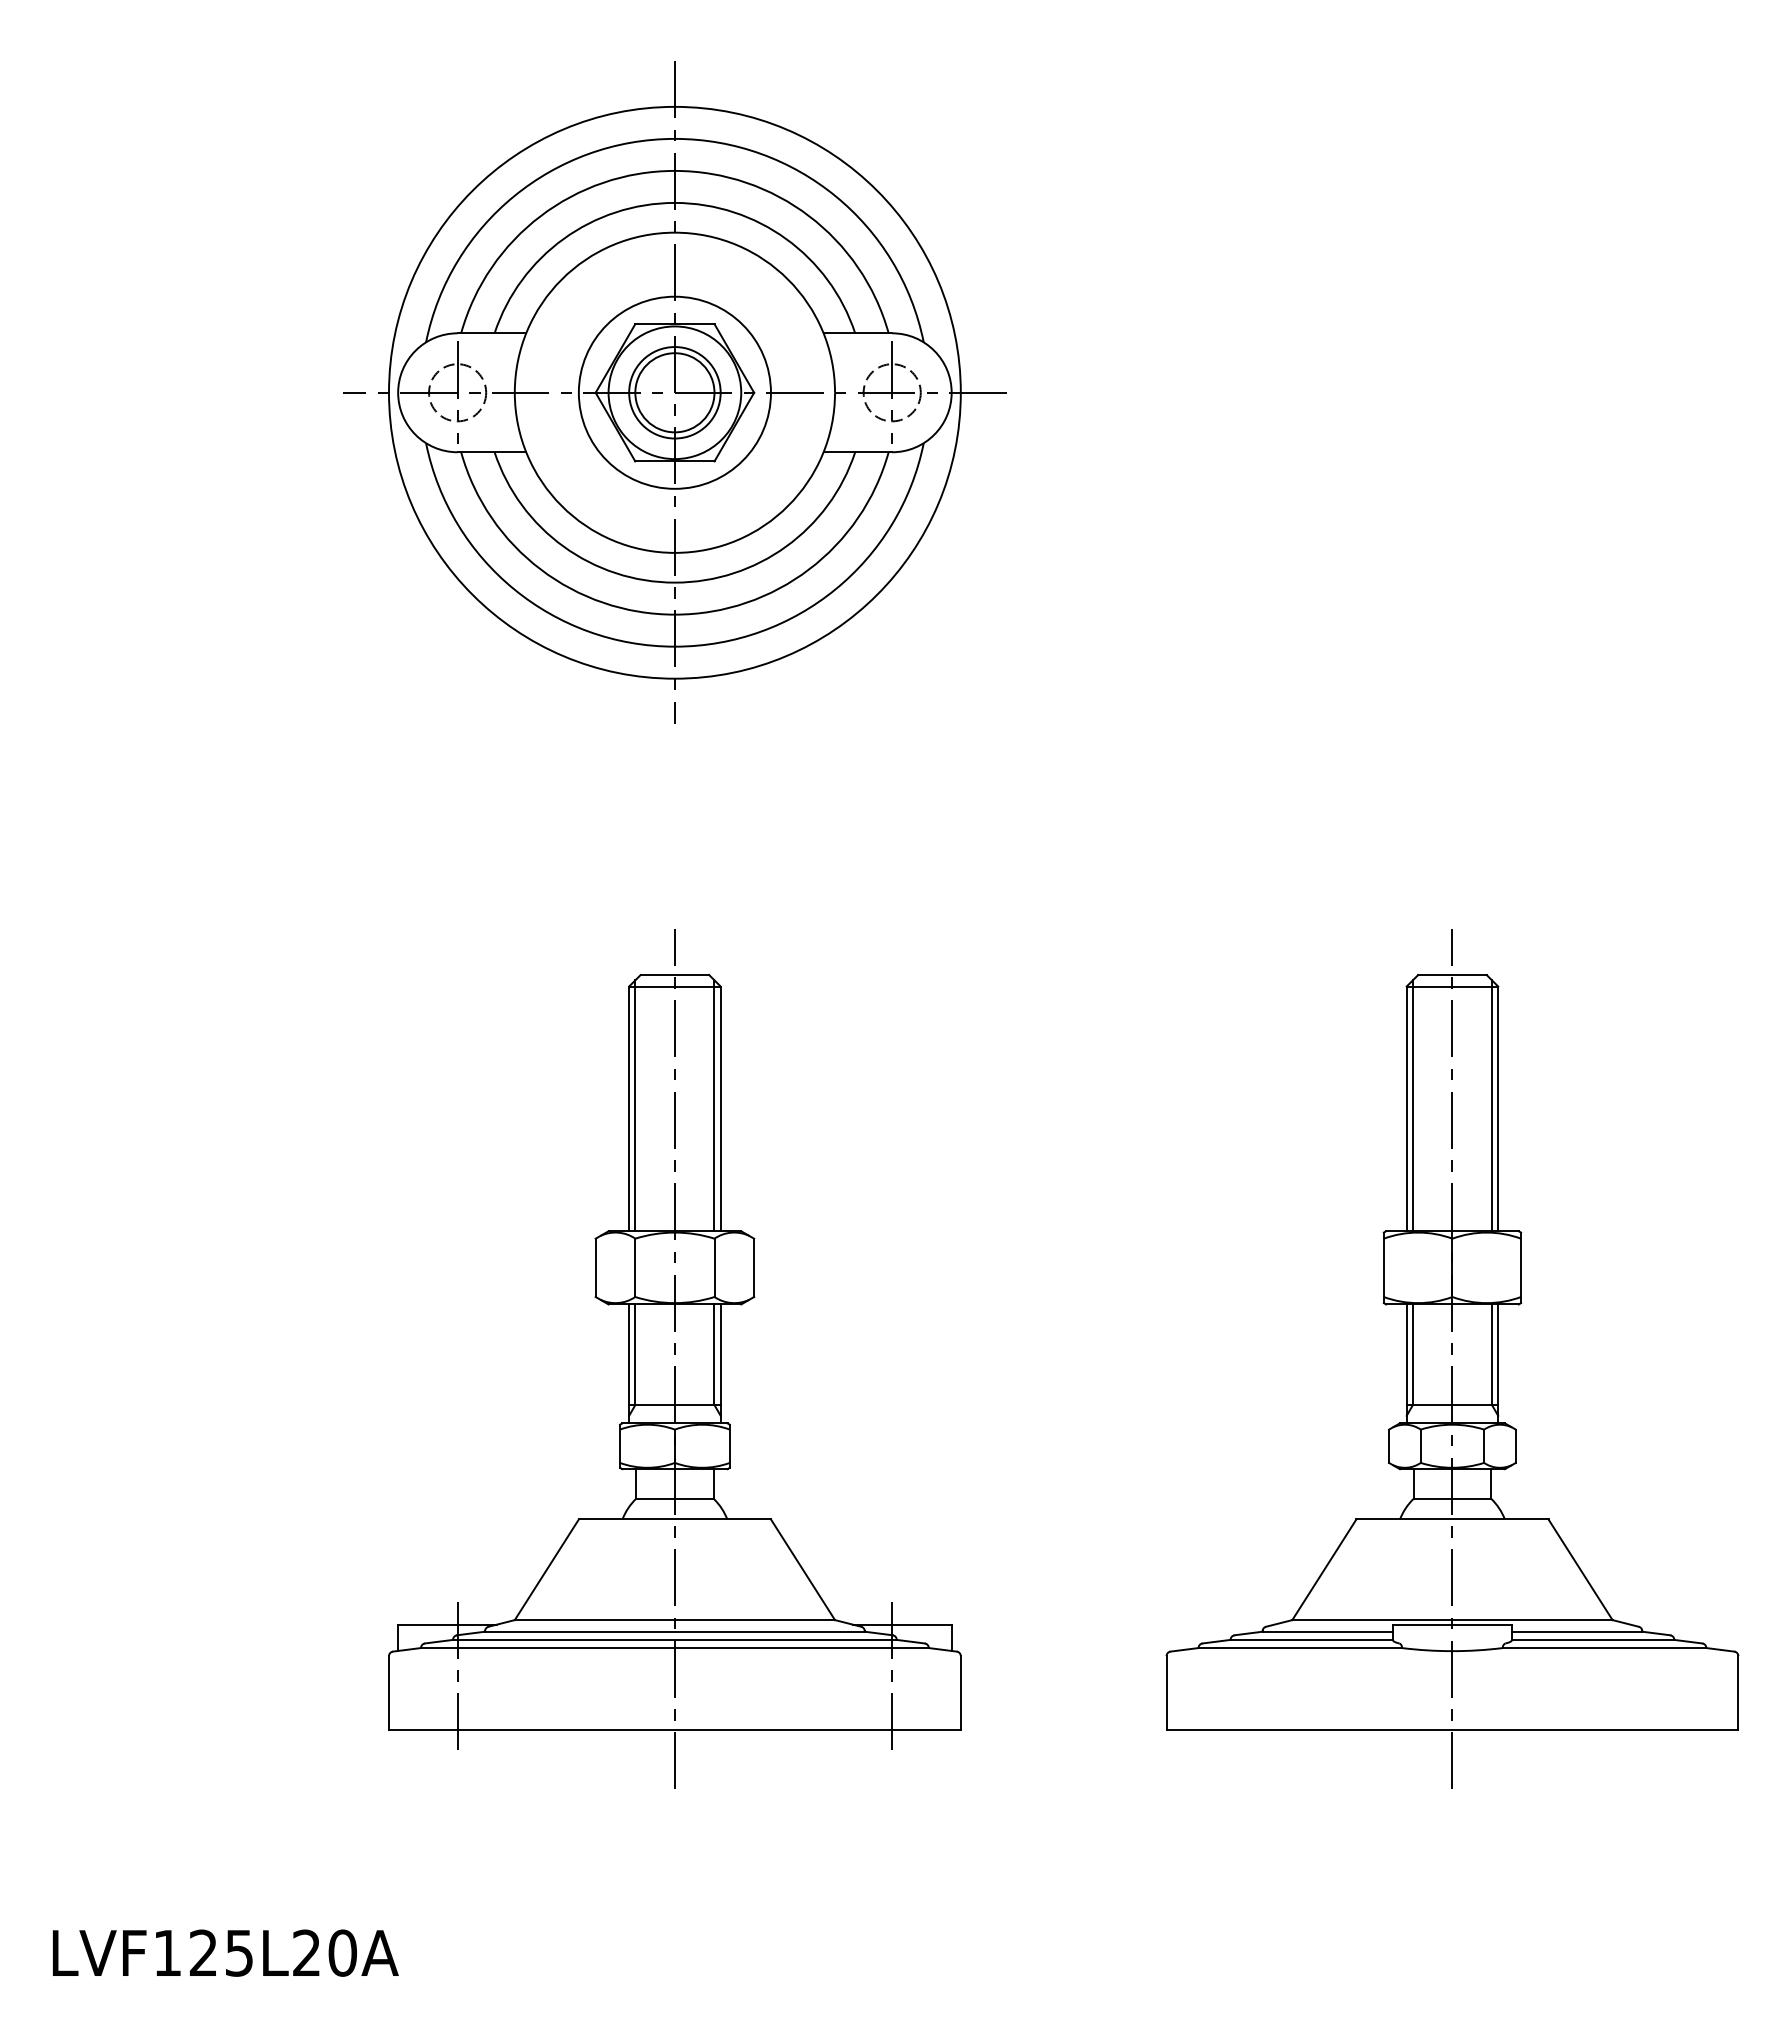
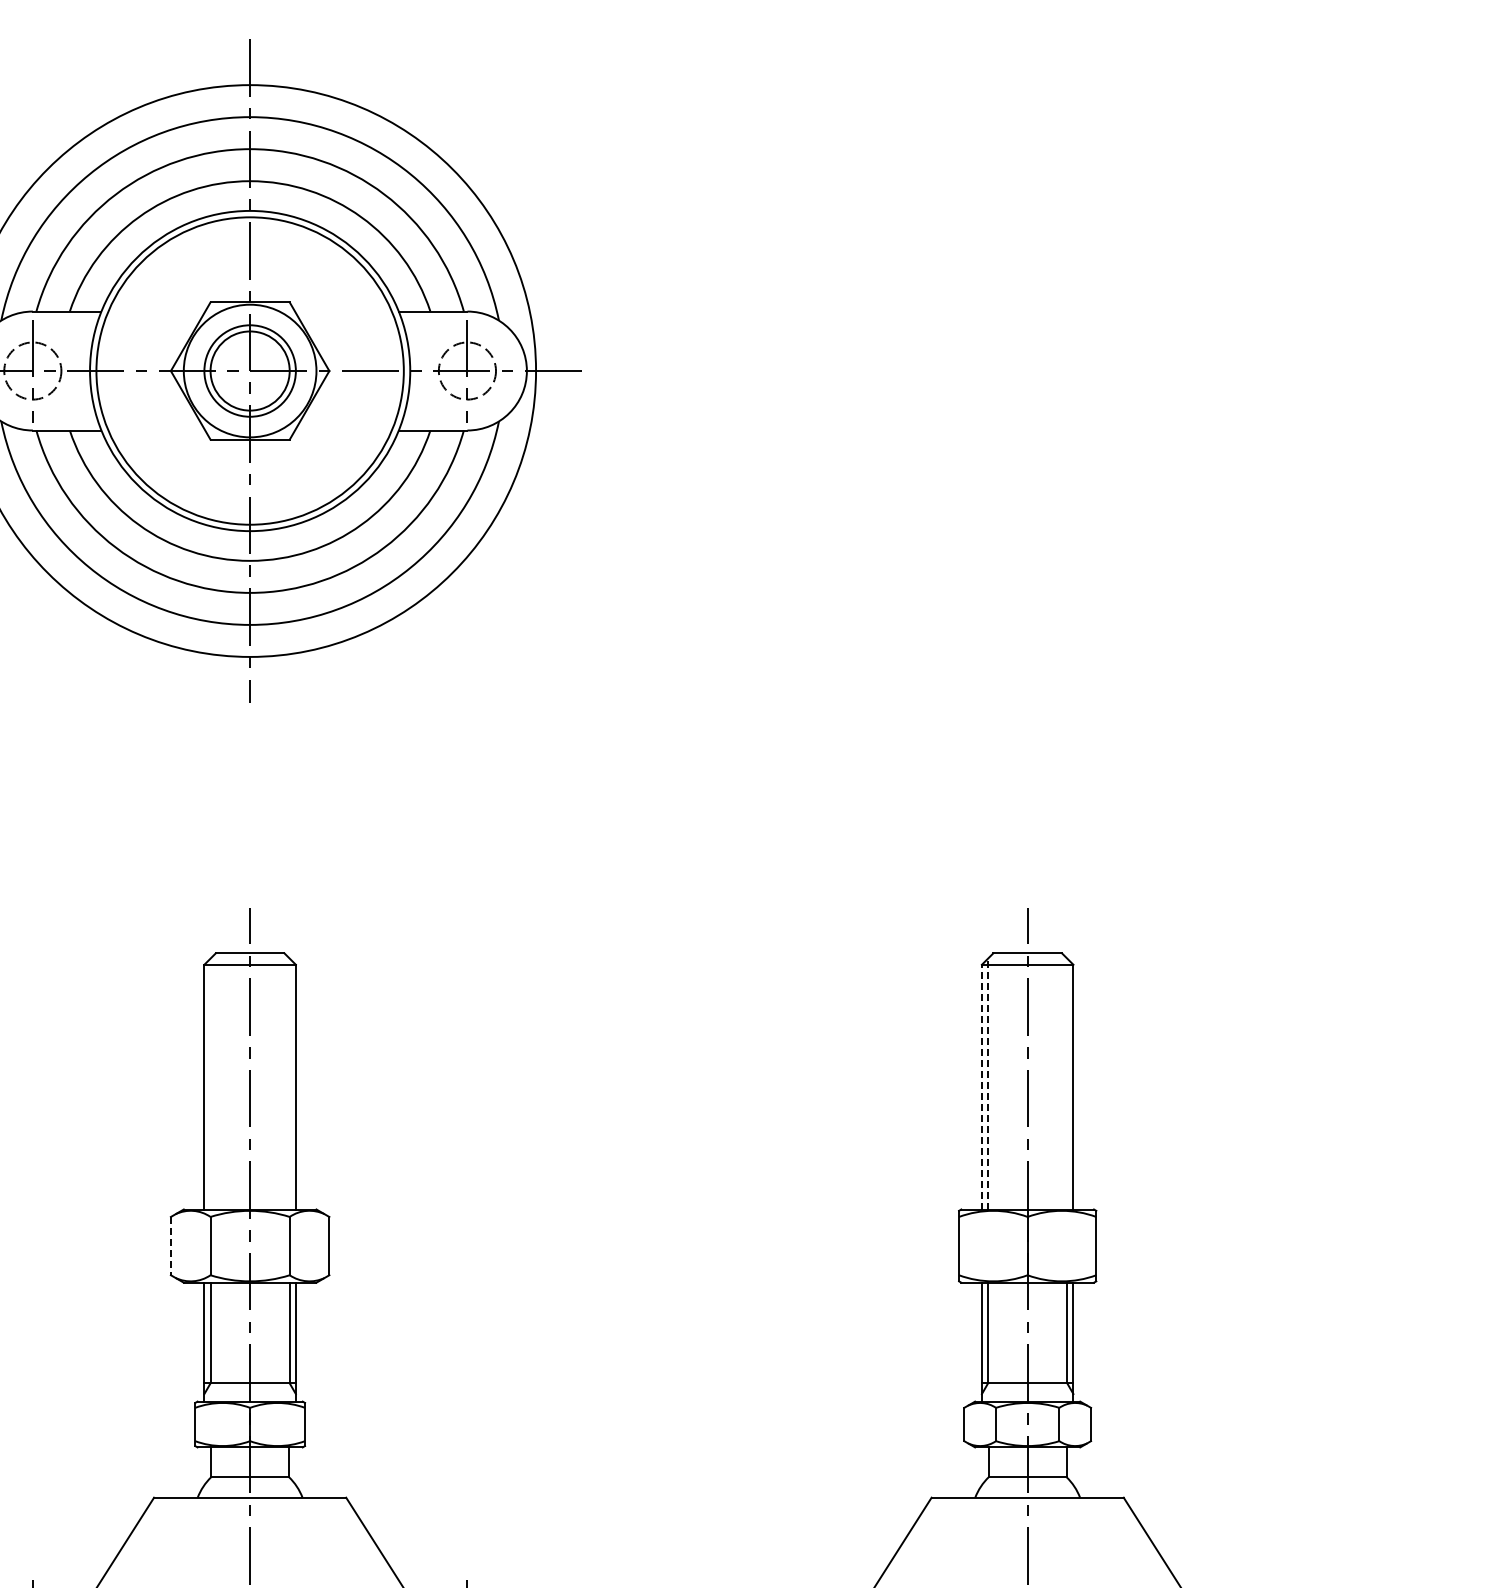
circle: (674, 392) -> (249, 370), size x1.6
line: (635, 1105) -> (210, 1083), removed
line: (714, 1105) -> (289, 1083), removed
line: (1412, 1105) -> (987, 1083), solid -> dashed
line: (1492, 1105) -> (1067, 1083), removed
line: (1406, 1108) -> (981, 1086), solid -> dashed
line: (595, 1268) -> (170, 1246), solid -> dashed

